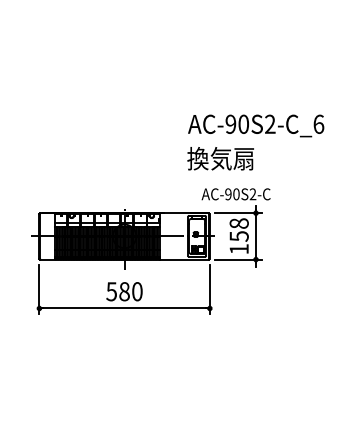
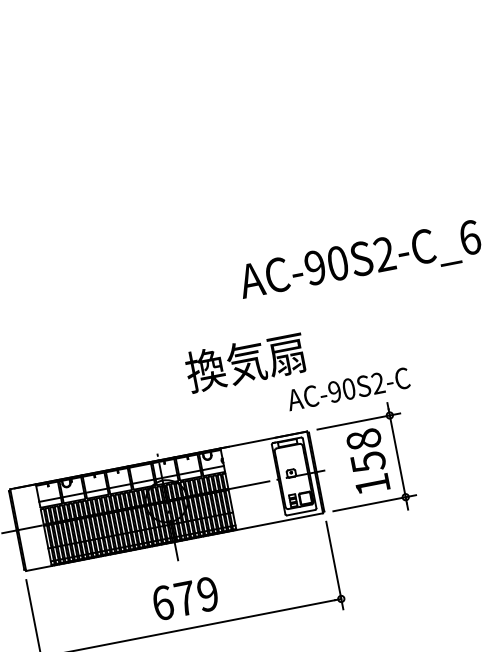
text: (220, 158) -> (245, 362), moved
text: (124, 291) -> (185, 598), 580 -> 679

